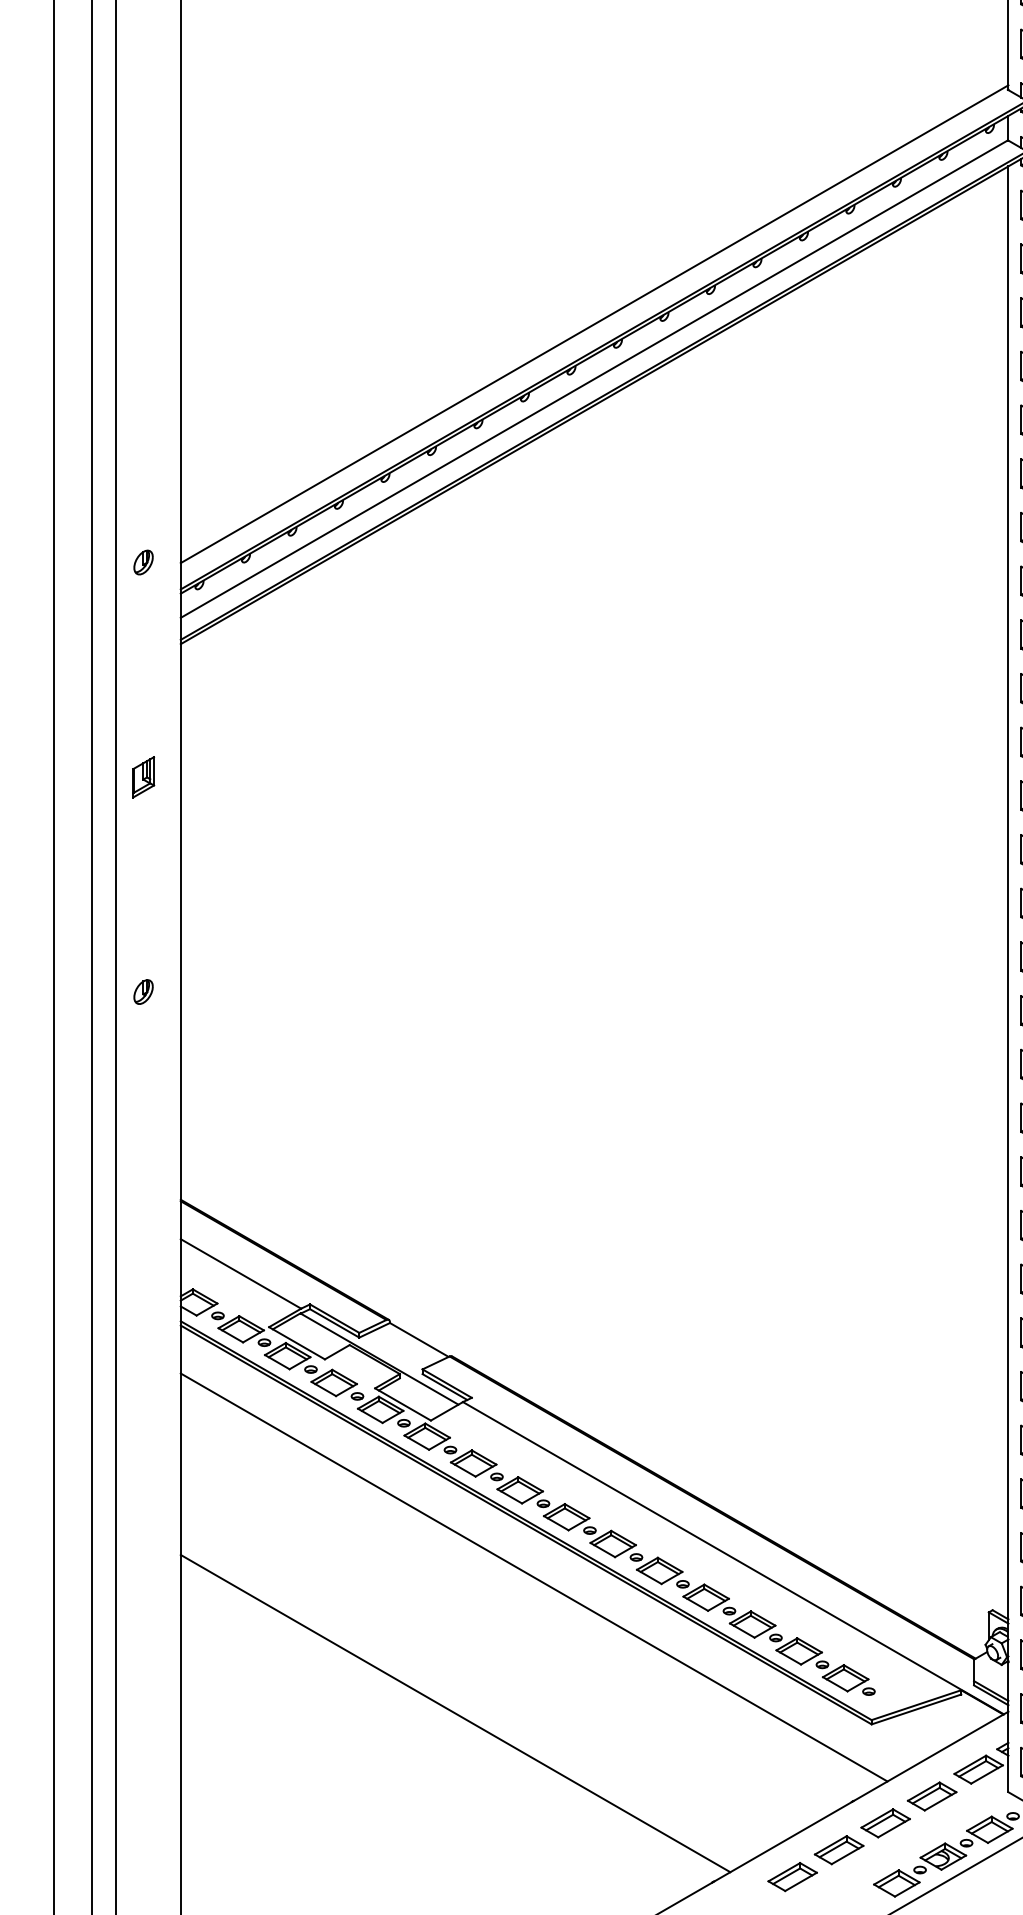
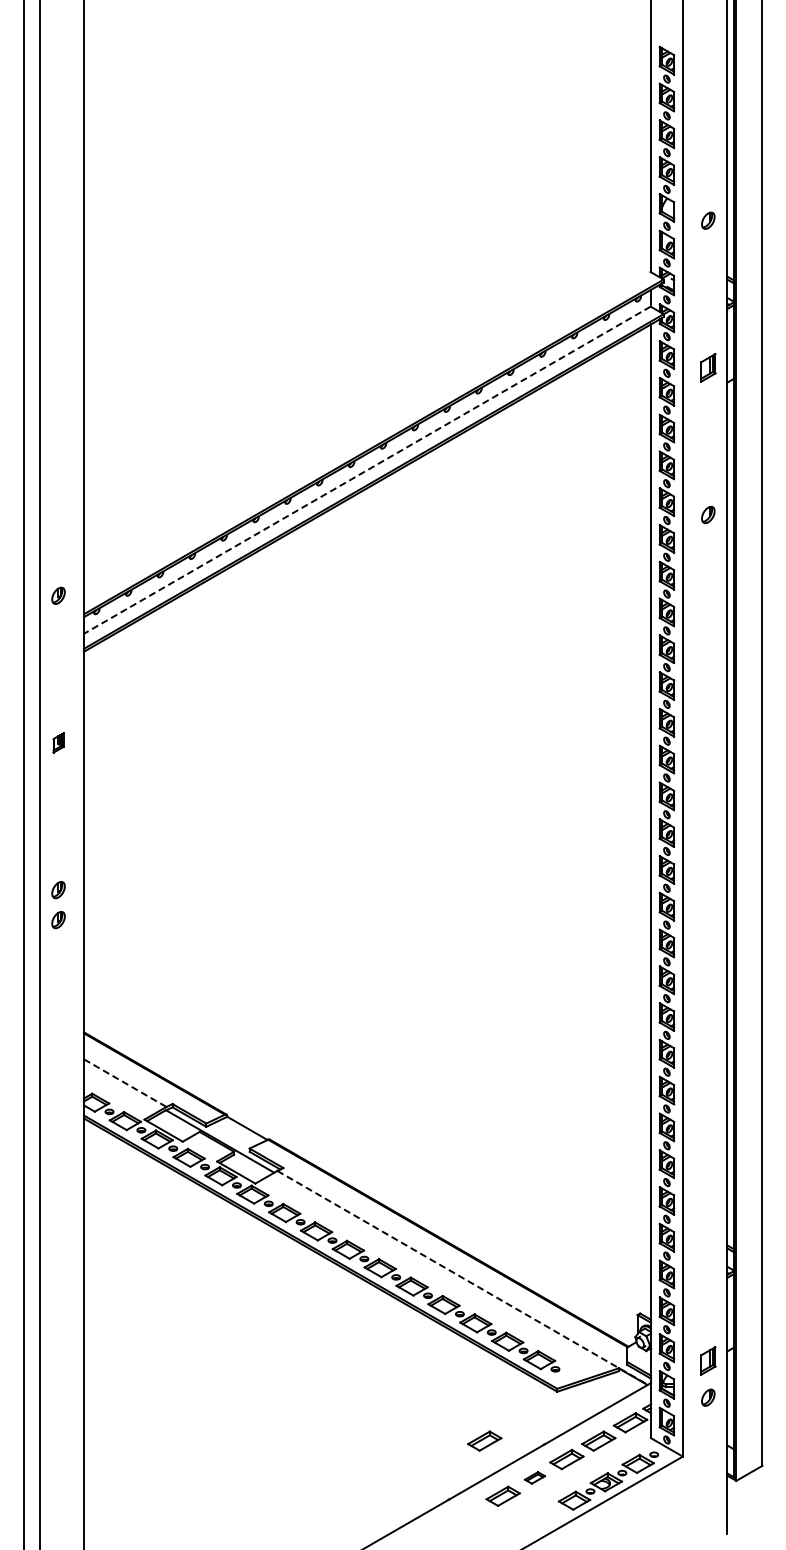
line: (594, 324) -> (367, 432), removed
line: (593, 379) -> (366, 470), solid -> dashed
part: (143, 776) -> (58, 742), size x0.7
part: (143, 1036) -> (58, 920), added
line: (241, 1274) -> (125, 1083), solid -> dashed
line: (733, 1557) -> (462, 1277), solid -> dashed
line: (534, 1576) -> (326, 1290), removed
line: (455, 1713) -> (272, 1384), removed
part: (765, 1795) -> (484, 1440), added
part: (838, 1849) -> (534, 1477), size x0.6

